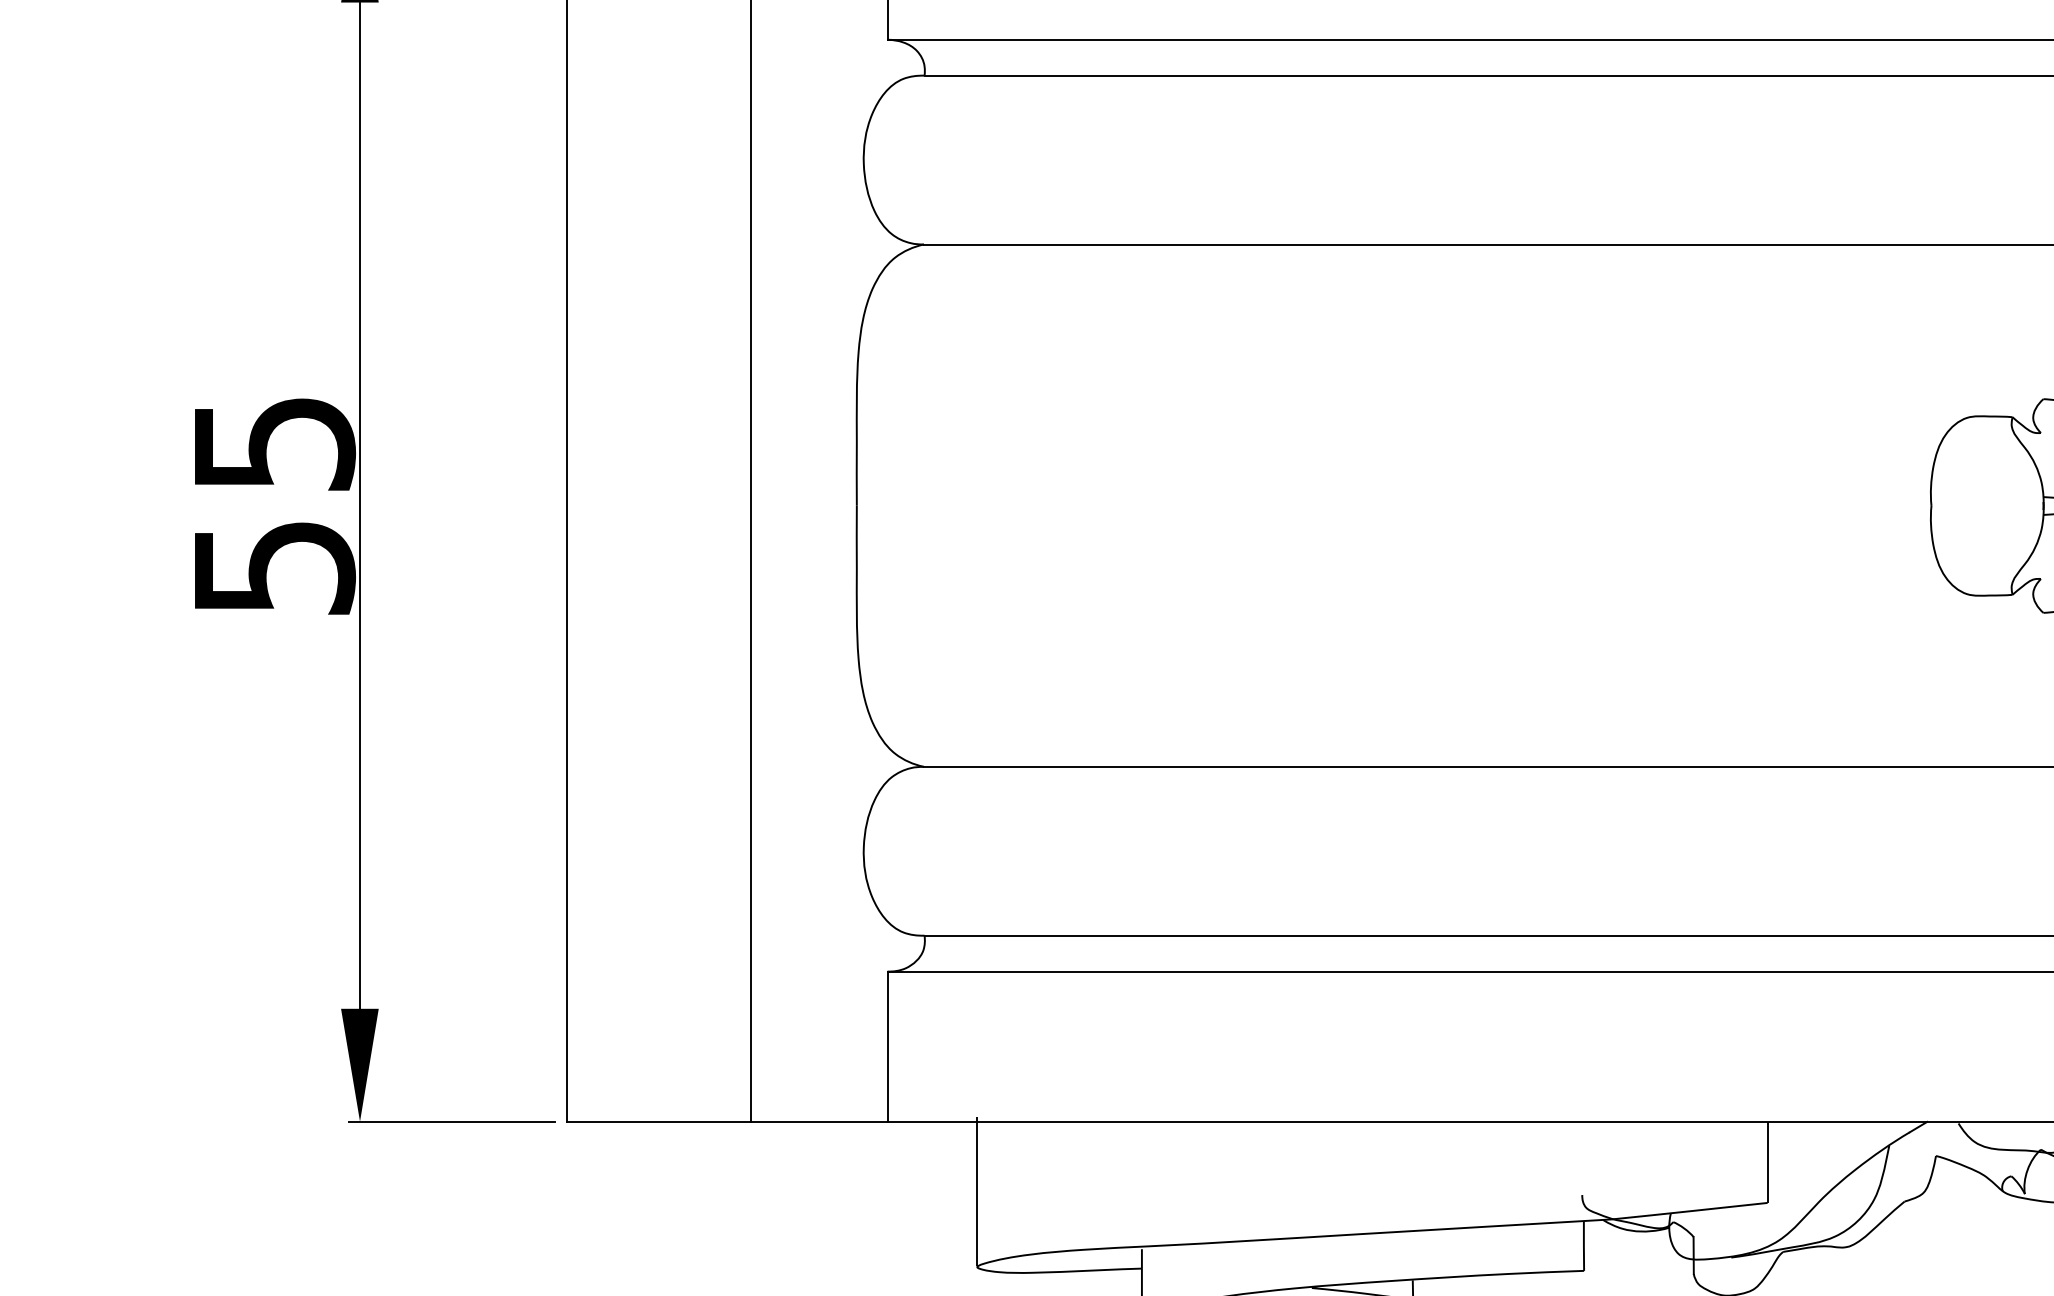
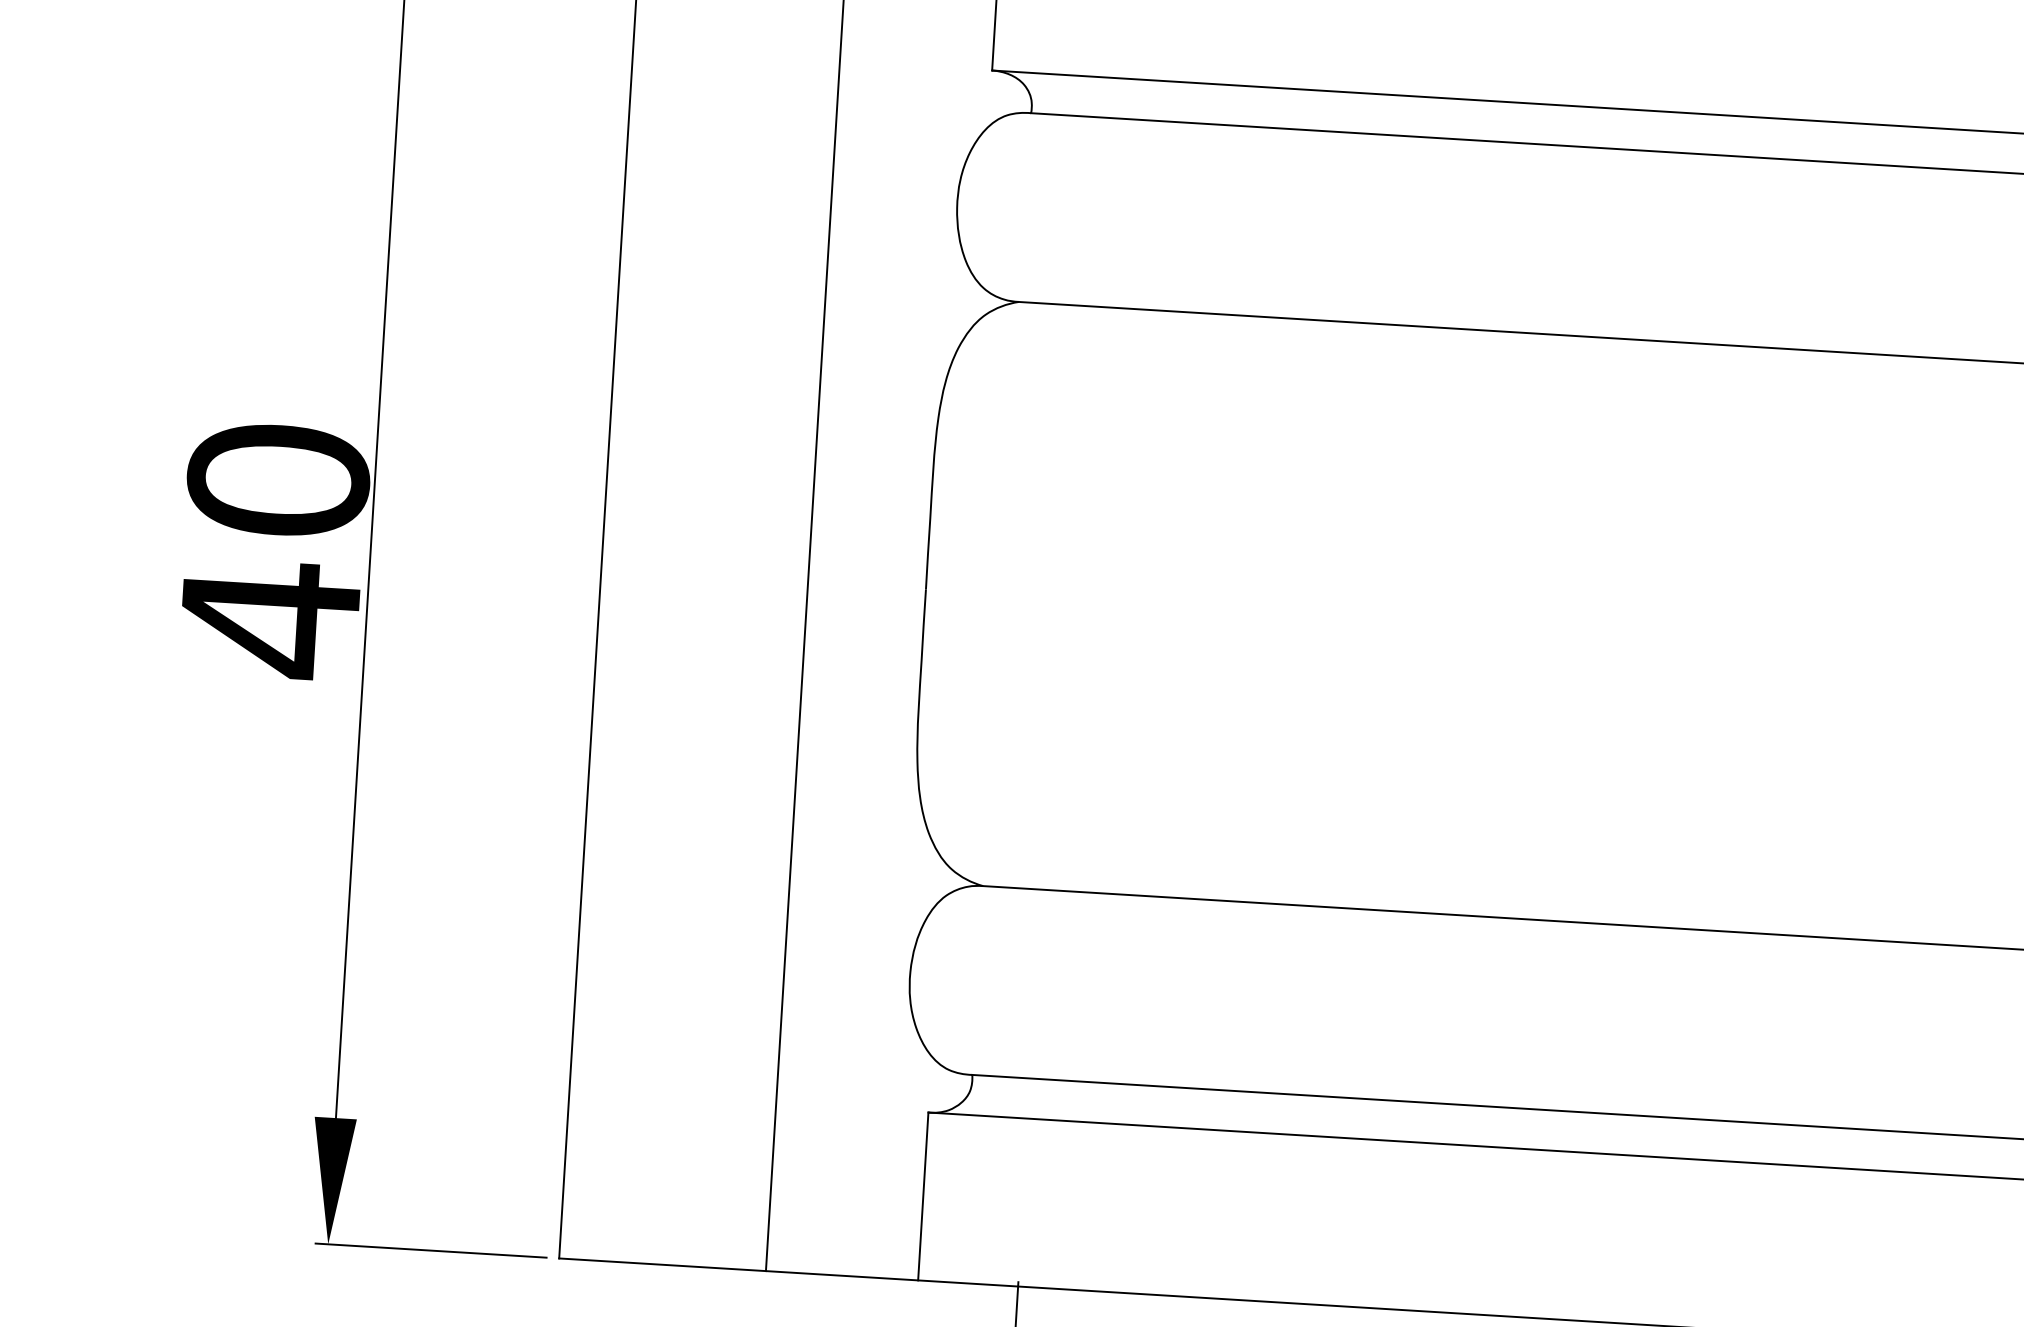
text: (273, 507) -> (273, 551), 55 -> 40

